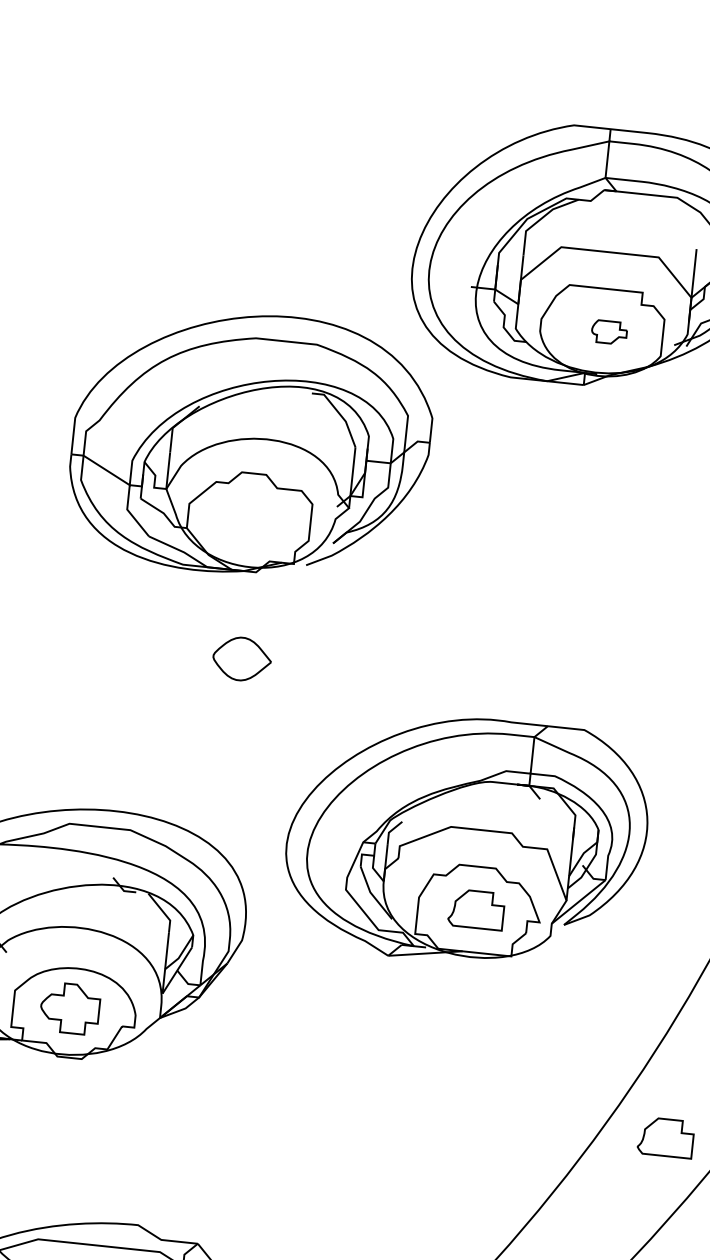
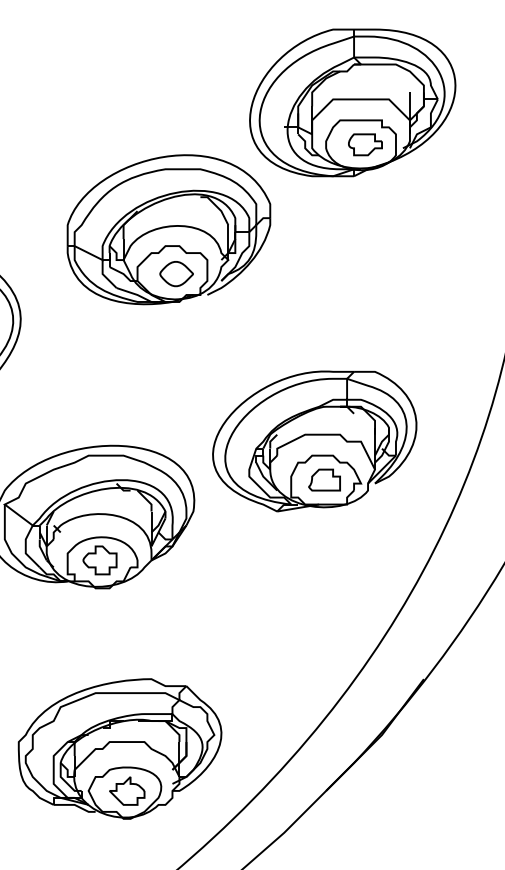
part: (609, 331) -> (365, 144), size x1.67
part: (241, 659) -> (176, 274), moved
part: (666, 1136) -> (445, 597), removed

